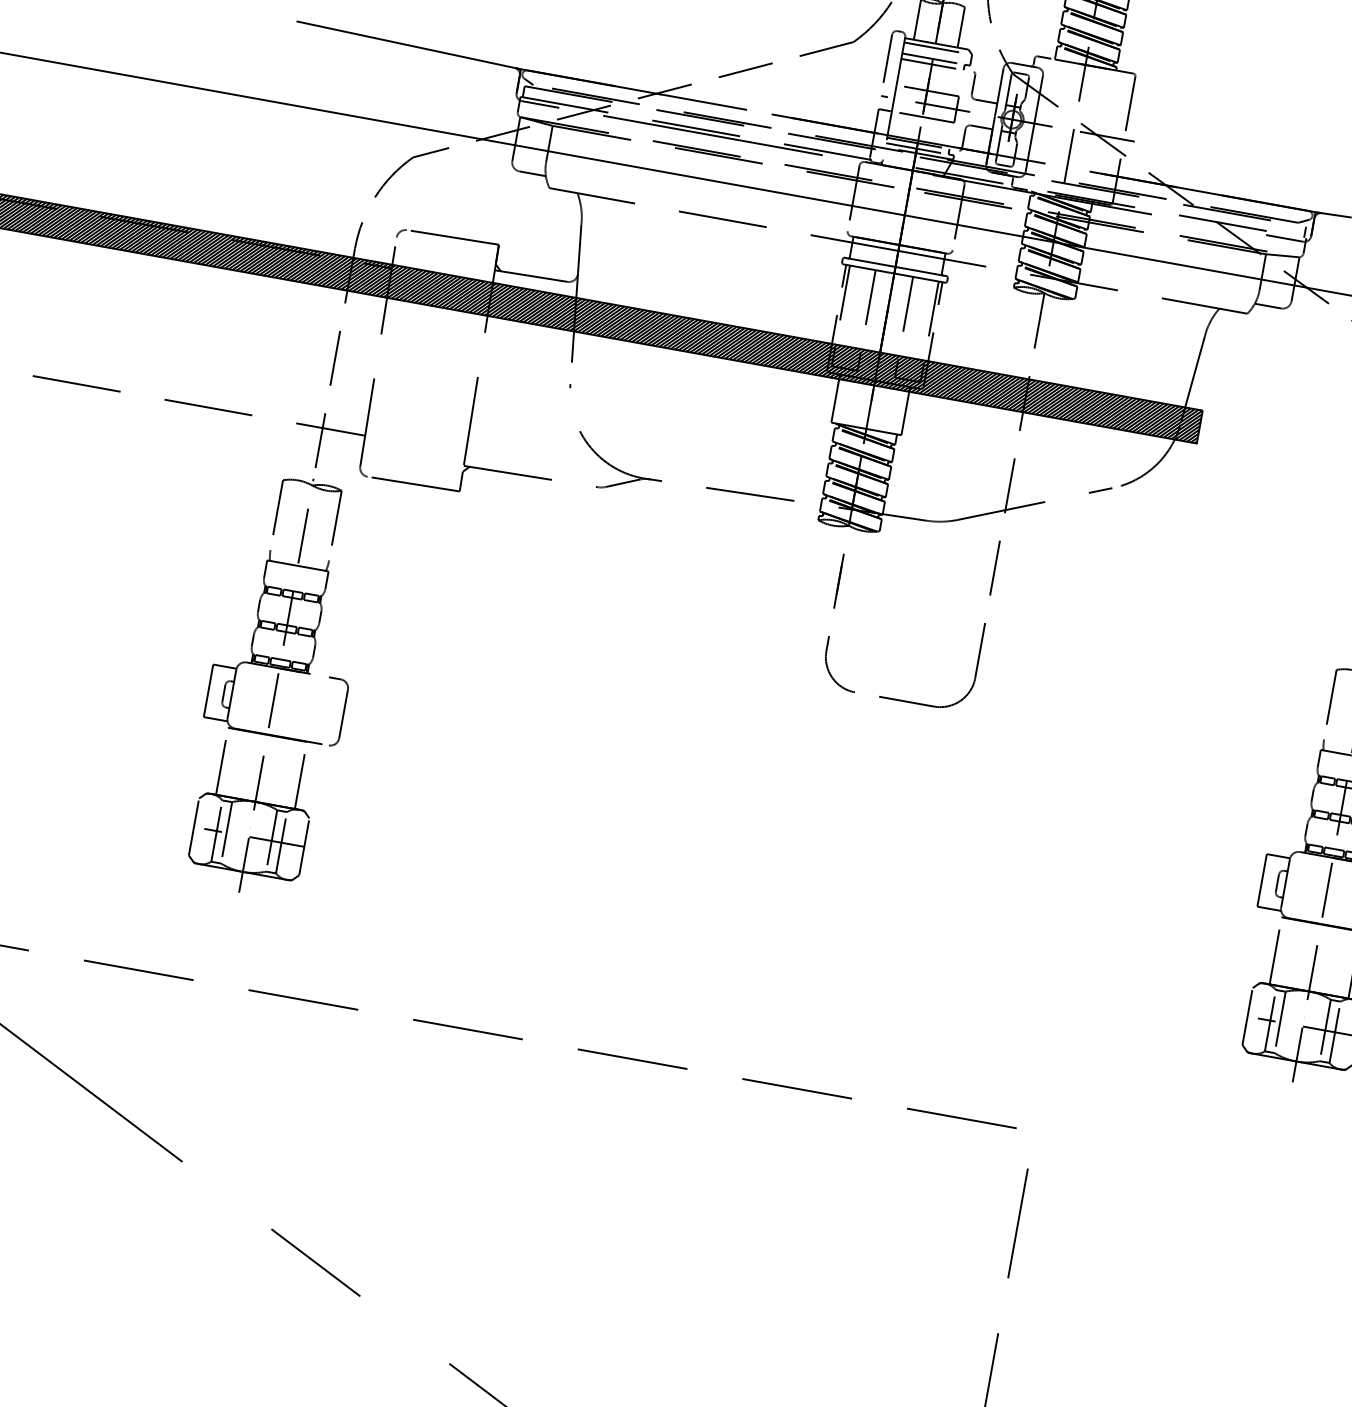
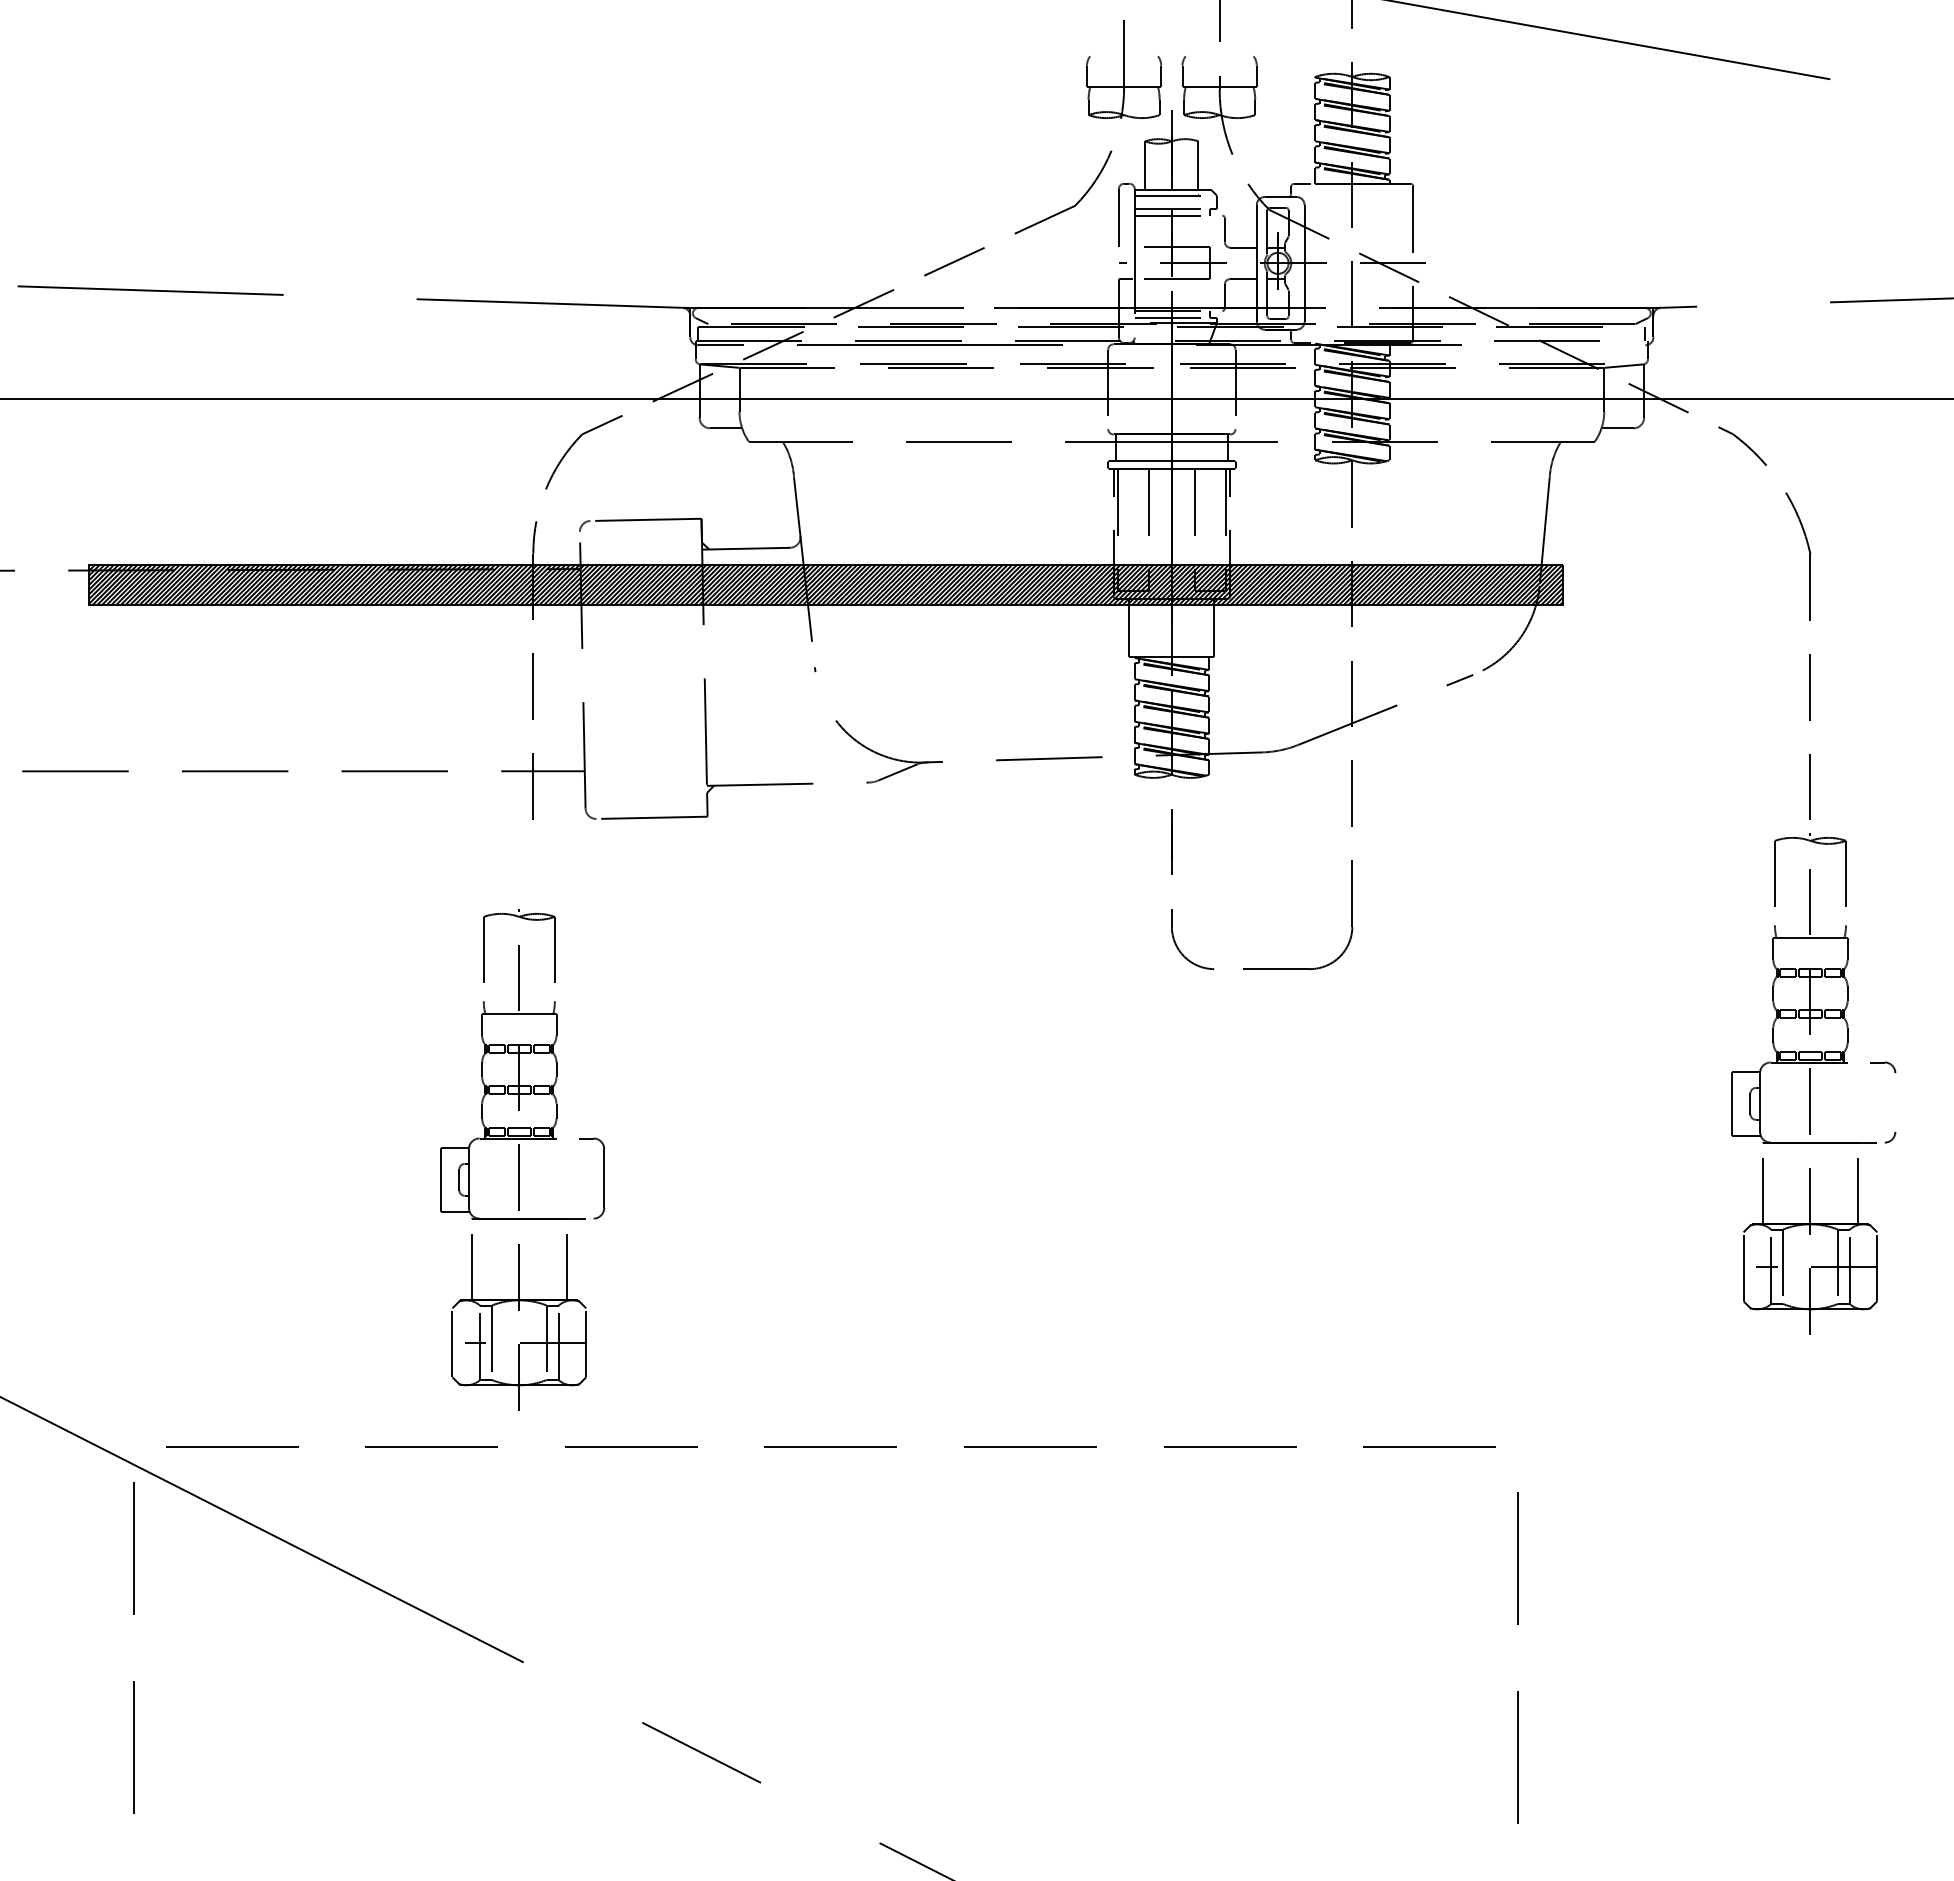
line: (1284, 238) -> (1622, 345), removed
part: (278, 686) -> (522, 1159), moved

